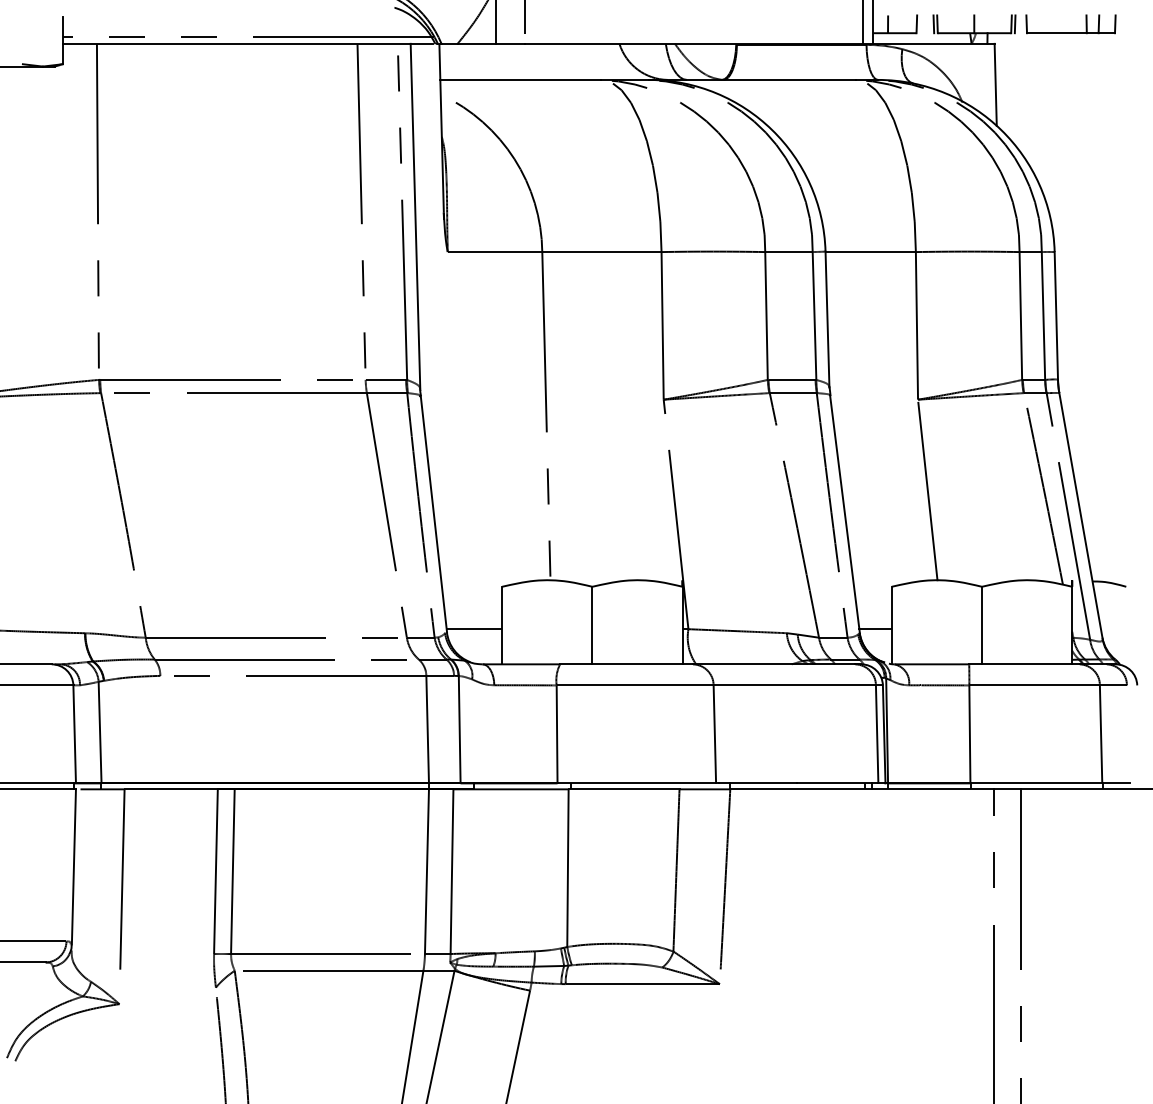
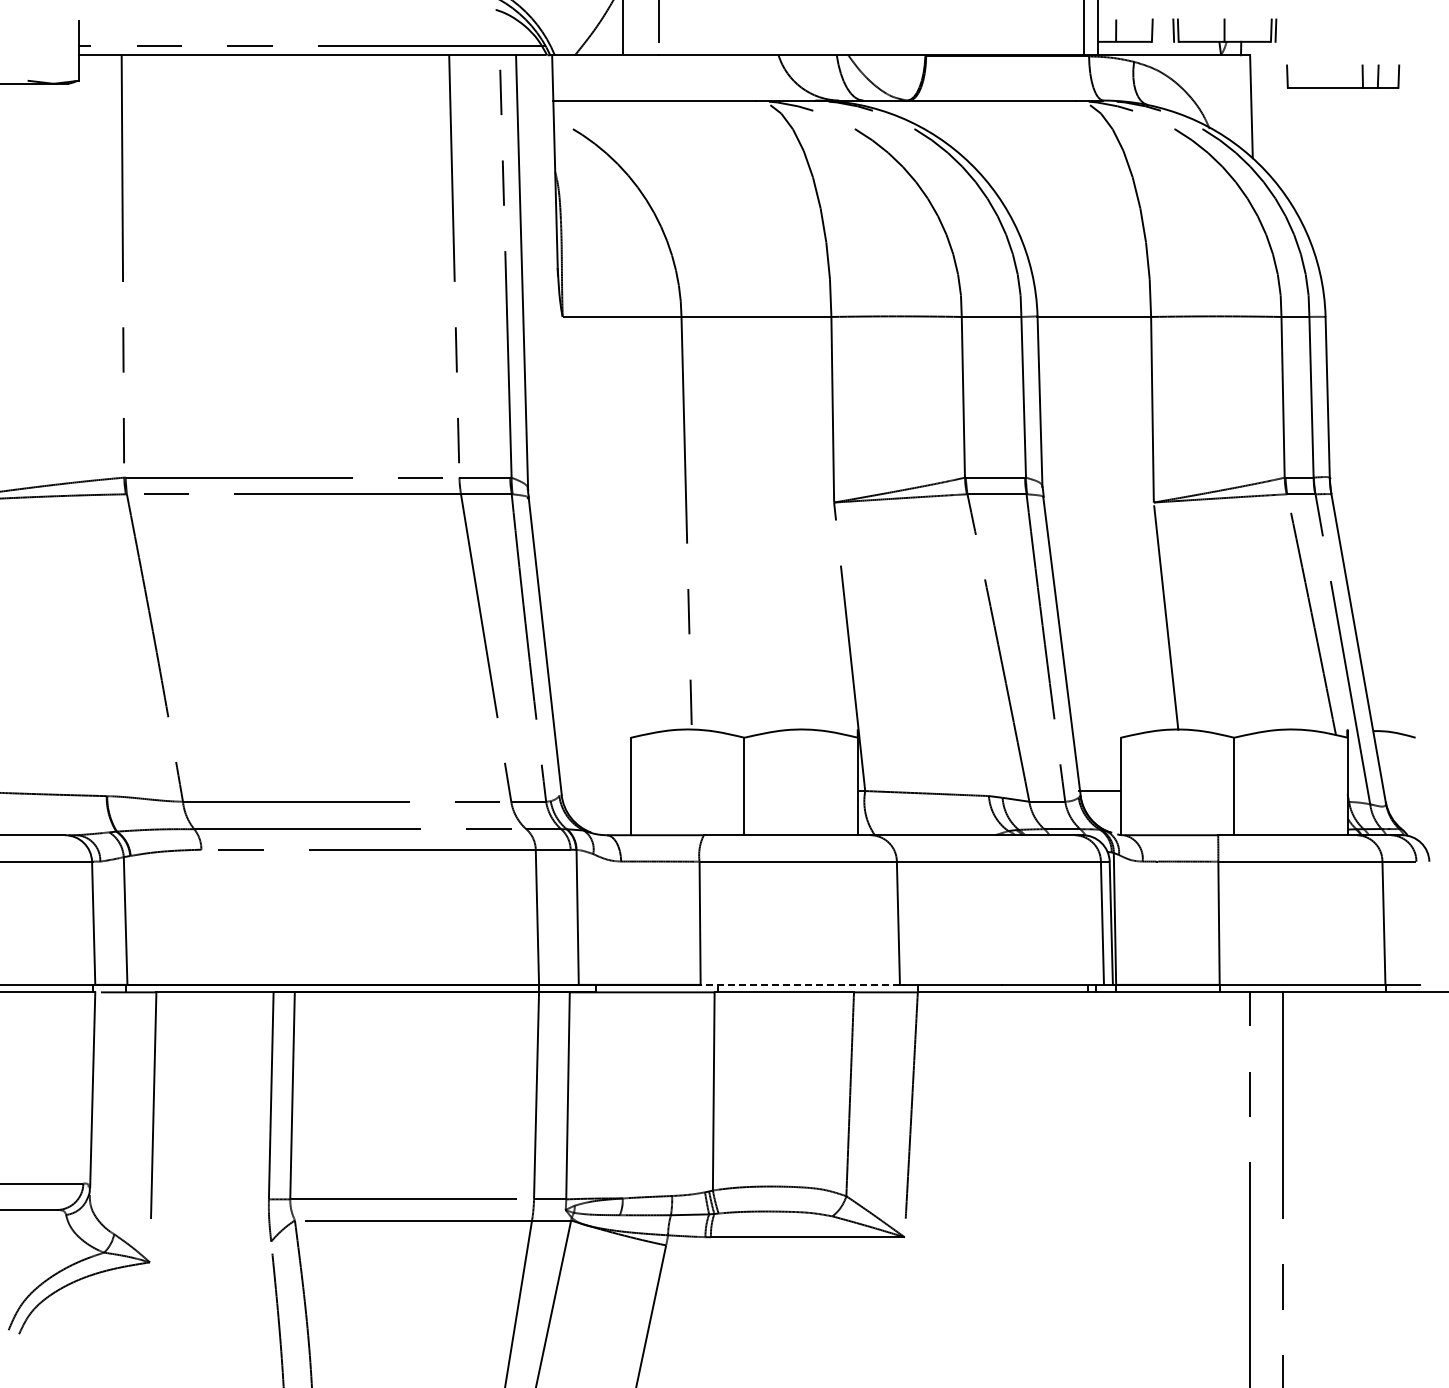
part: (1071, 32) -> (1343, 87), moved
line: (474, 629) -> (596, 791), removed
line: (636, 783) -> (800, 984), solid -> dashed

